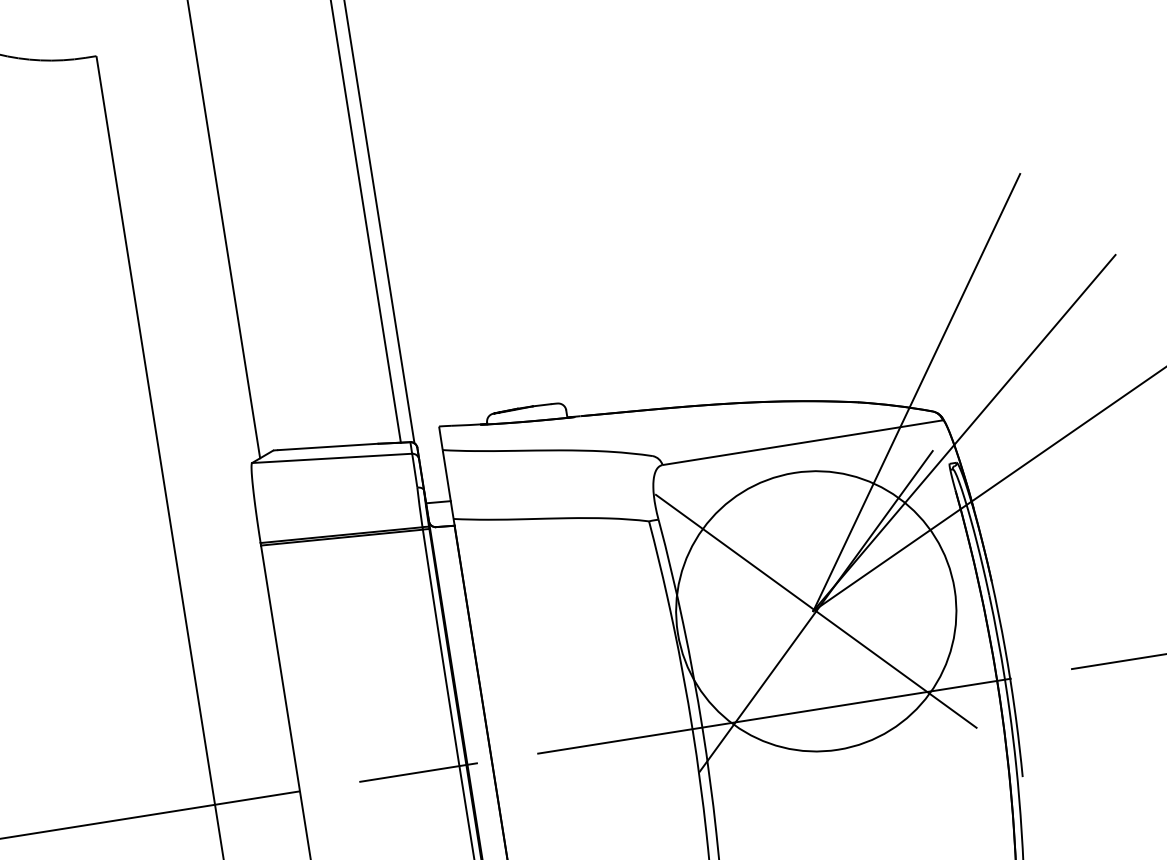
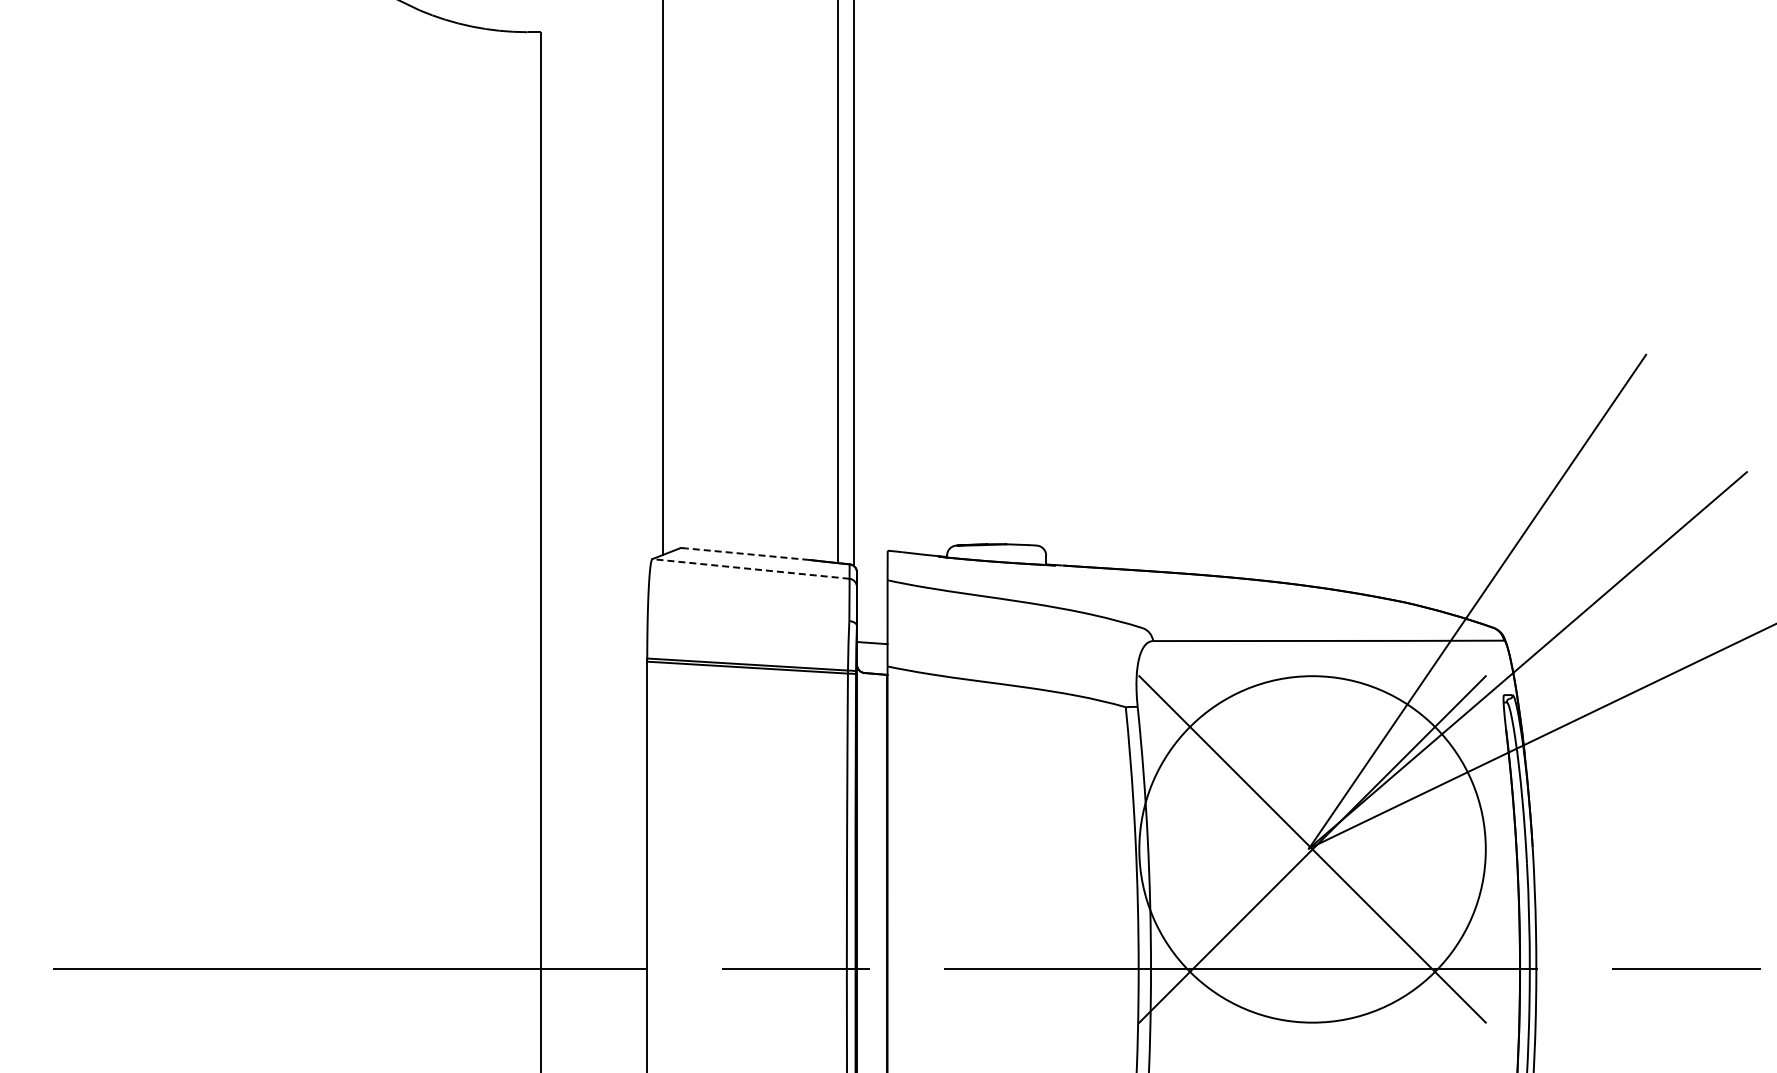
line: (328, 447) -> (748, 554), solid -> dashed
line: (331, 458) -> (750, 568), solid -> dashed

